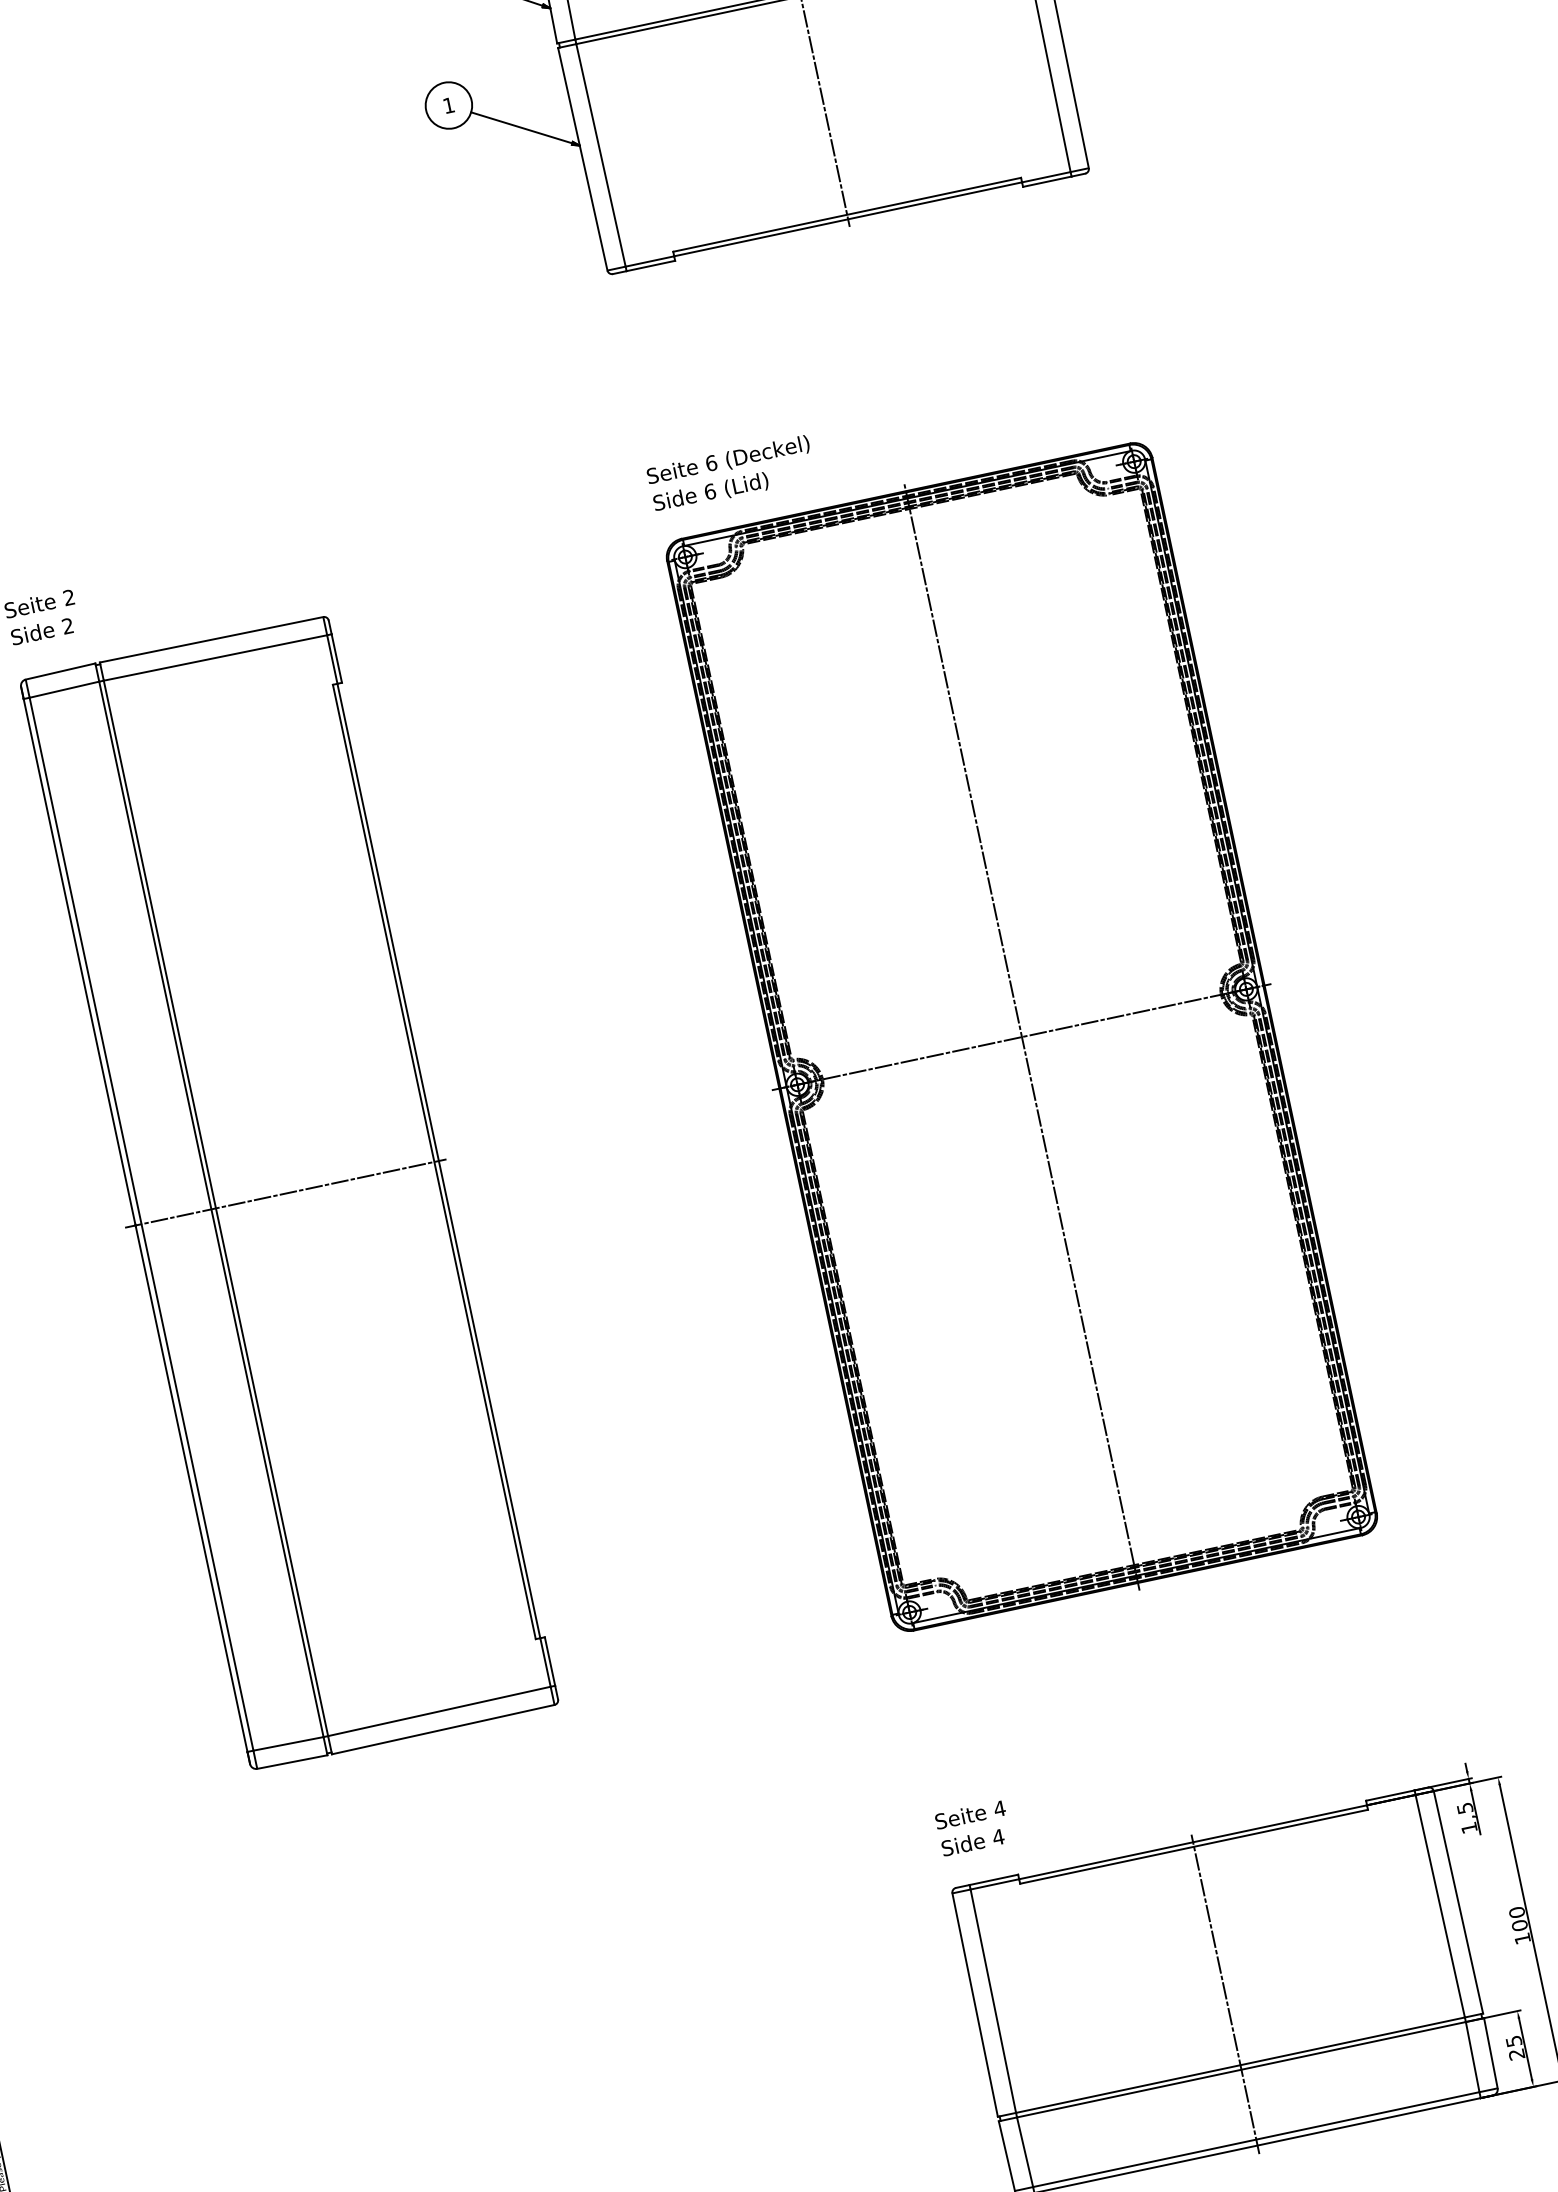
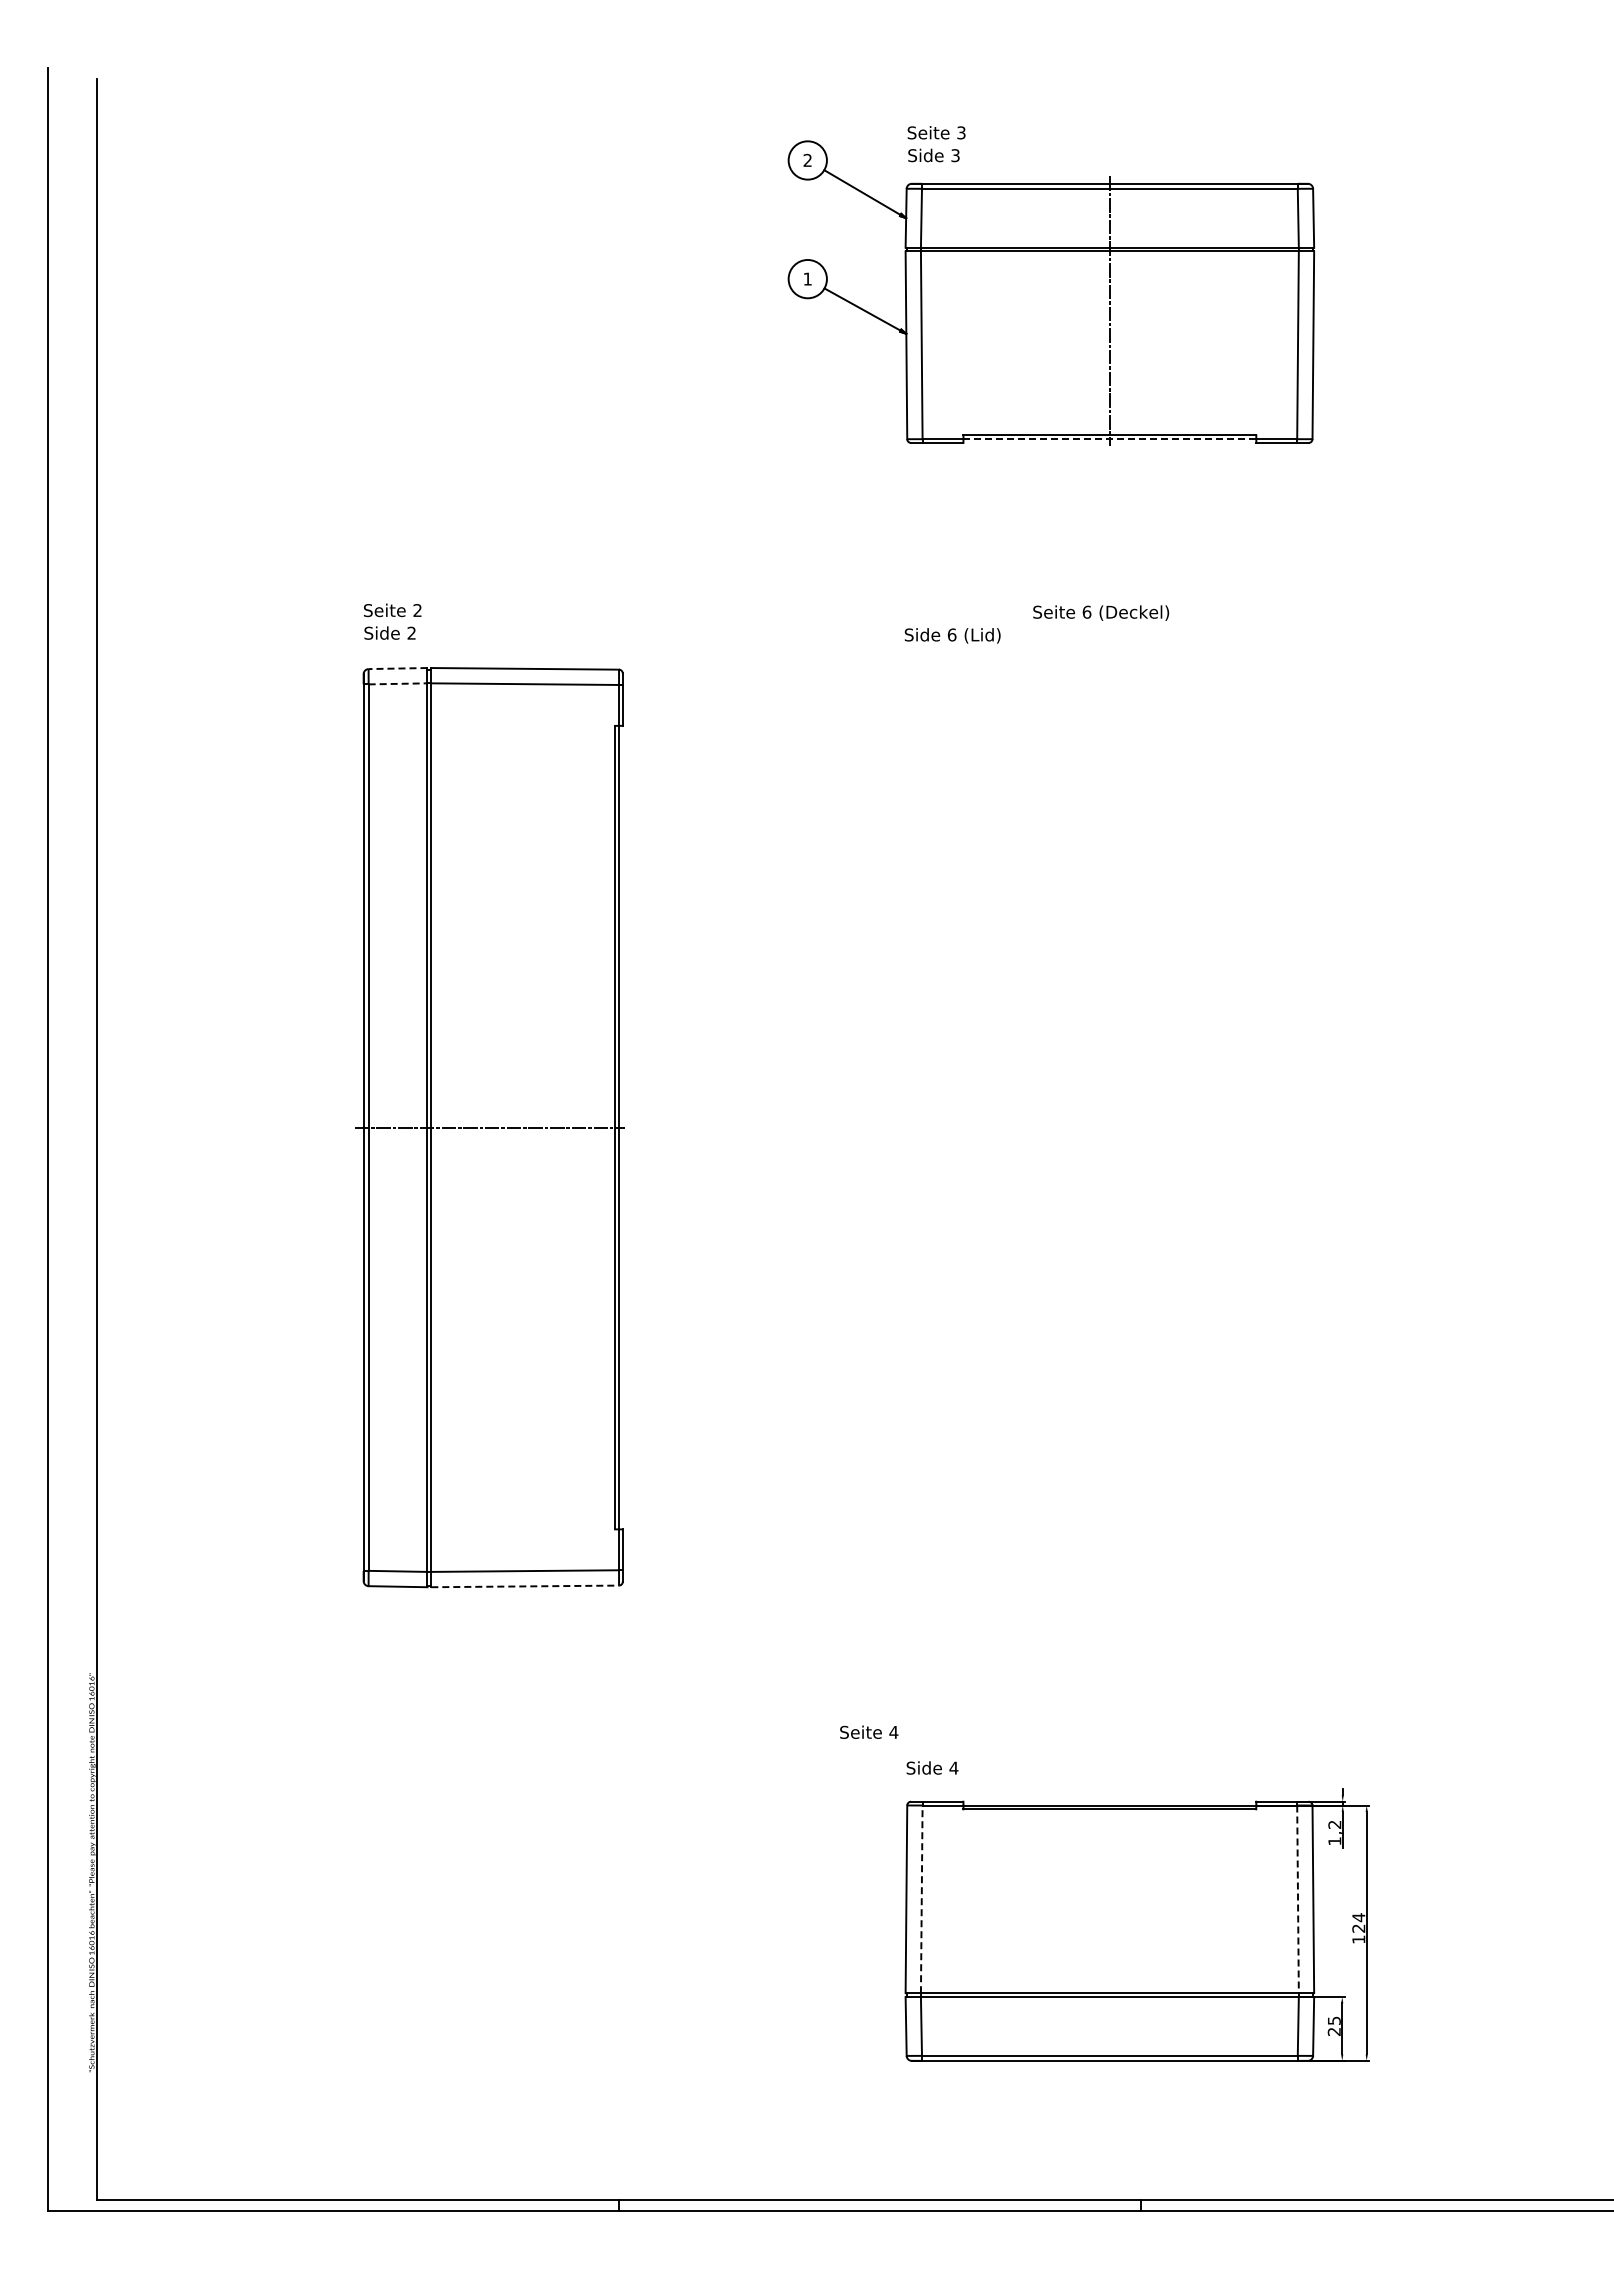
line: (848, 219) -> (1110, 439), solid -> dashed
text: (728, 459) -> (1101, 612), moved
line: (59, 671) -> (397, 668), solid -> dashed
line: (64, 689) -> (398, 683), solid -> dashed
part: (1021, 1037) -> (1109, 1127), removed
line: (443, 1729) -> (525, 1586), solid -> dashed
text: (1464, 1808) -> (1334, 1824), 1,5 -> 1,2
text: (970, 1813) -> (869, 1731), moved
line: (1440, 1906) -> (1298, 1899), solid -> dashed
text: (1517, 1918) -> (1358, 1922), 100 -> 124
line: (1224, 1994) -> (1109, 1933), removed
line: (993, 2001) -> (921, 1899), solid -> dashed

